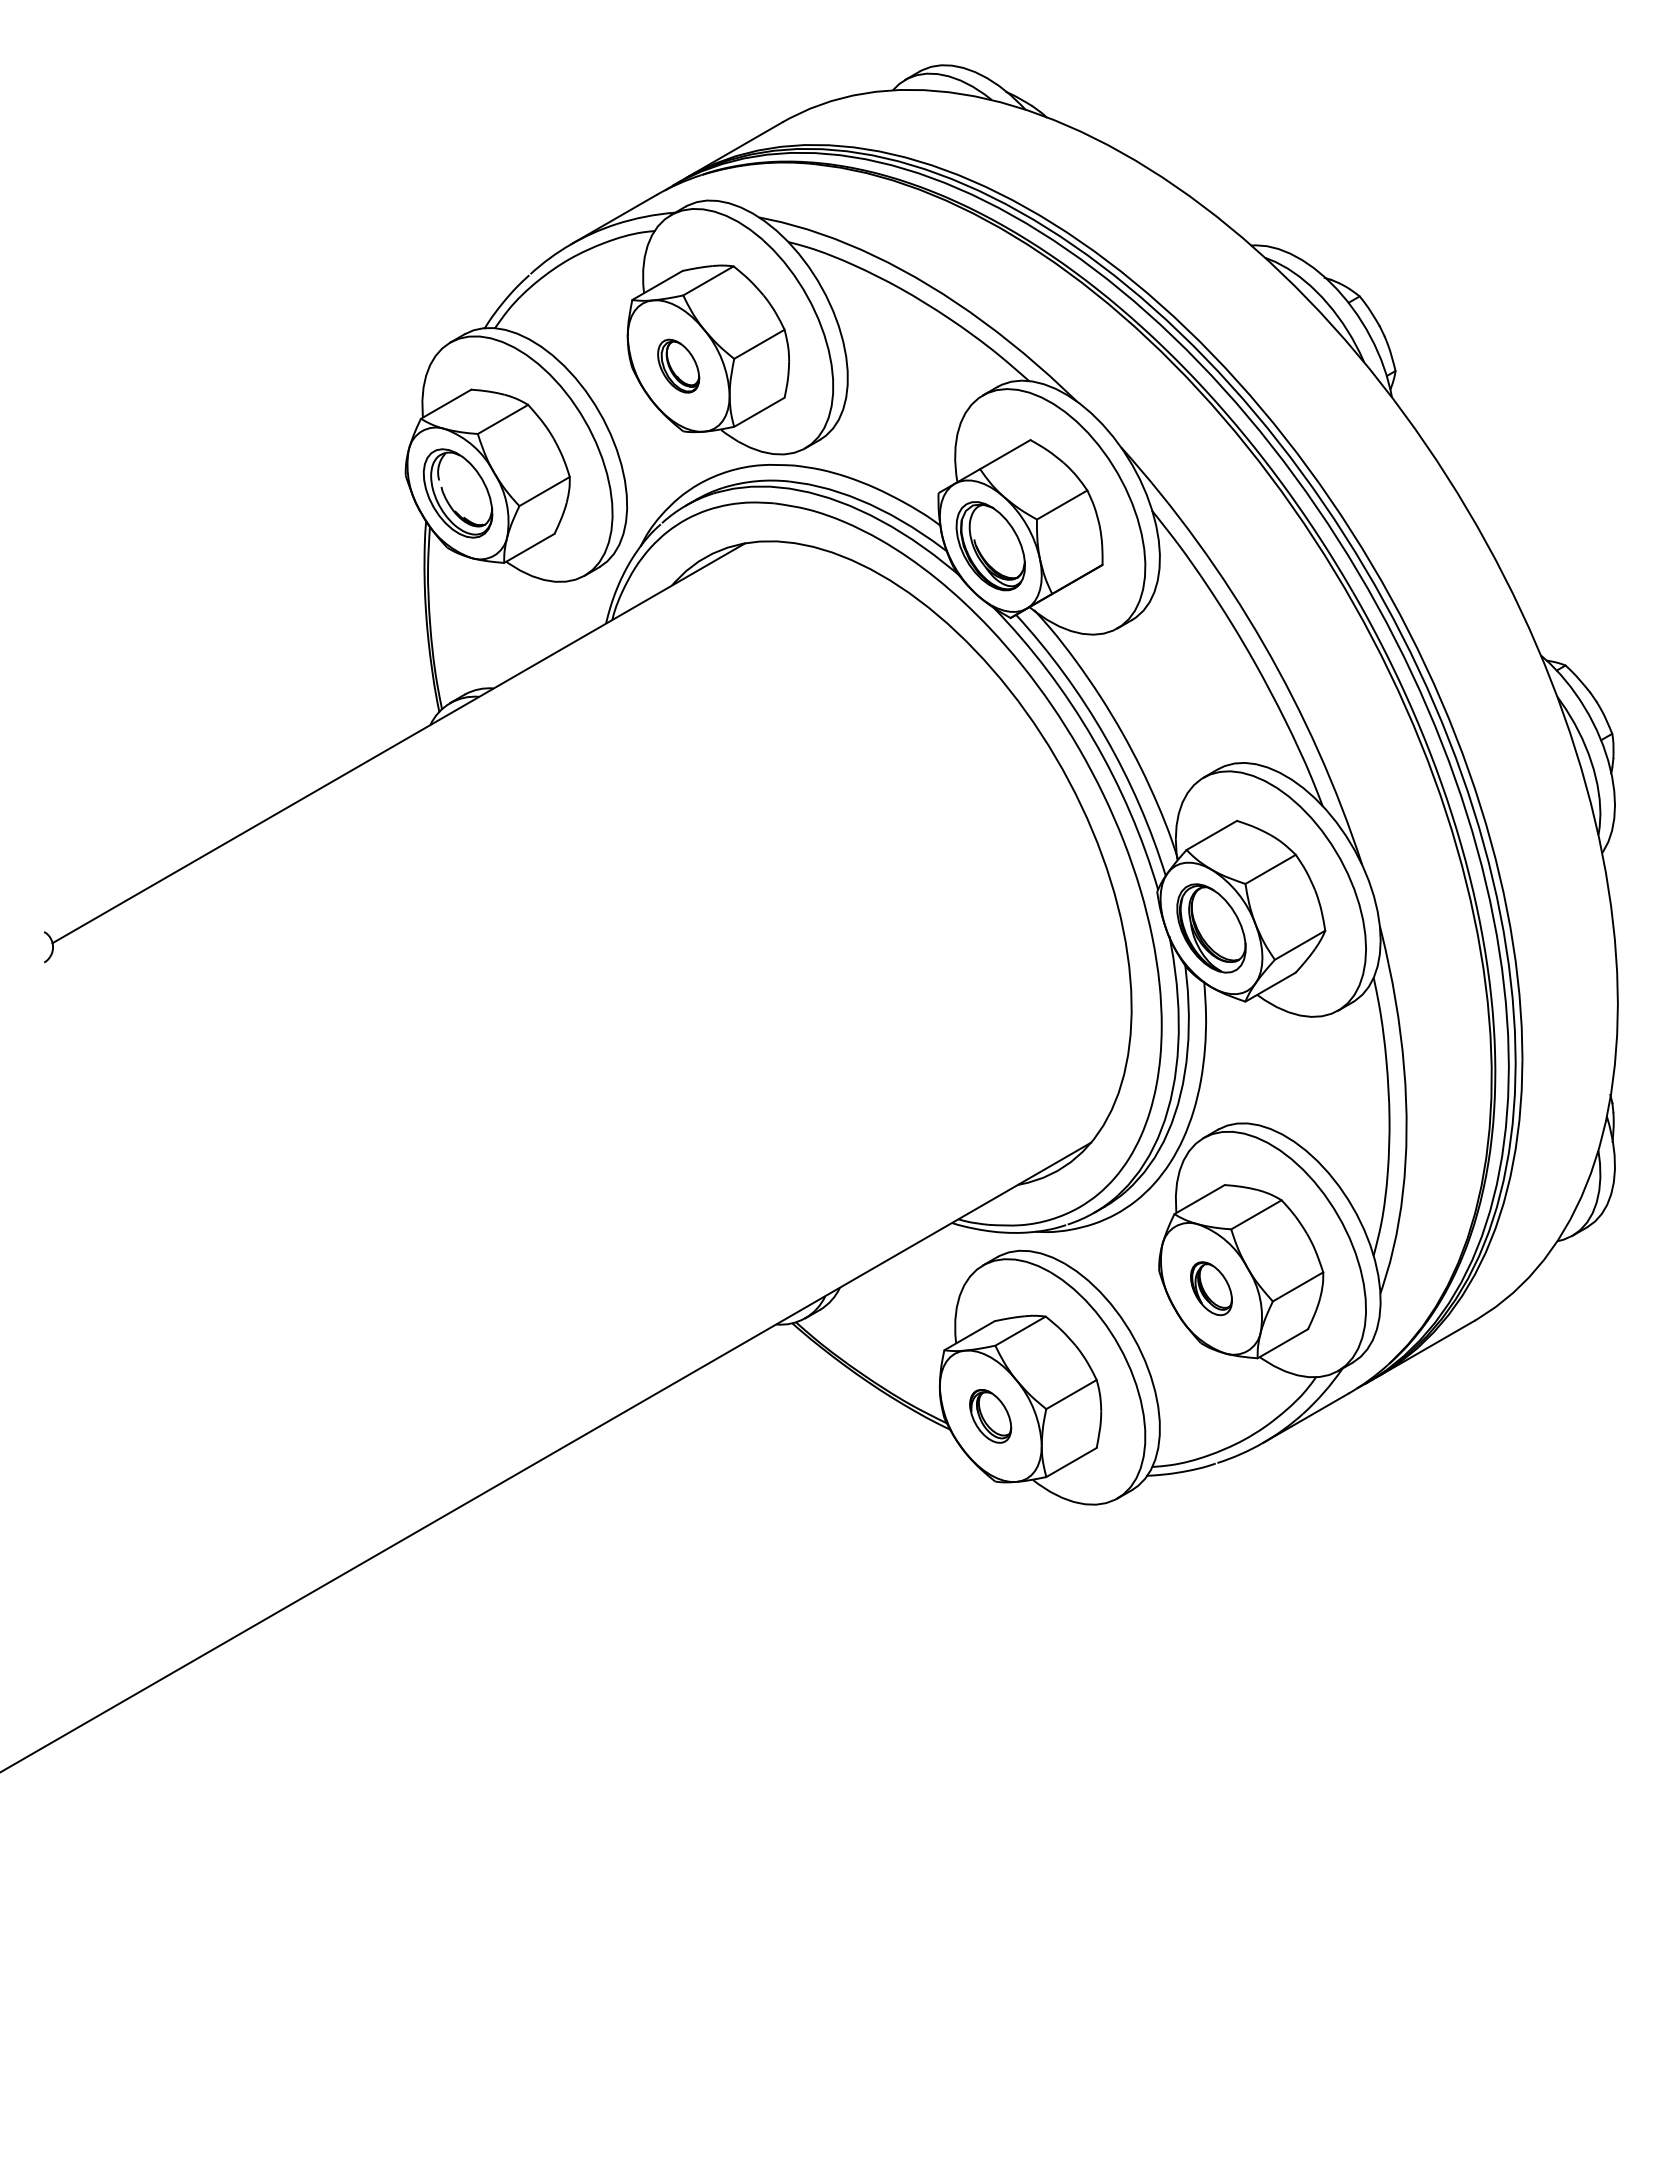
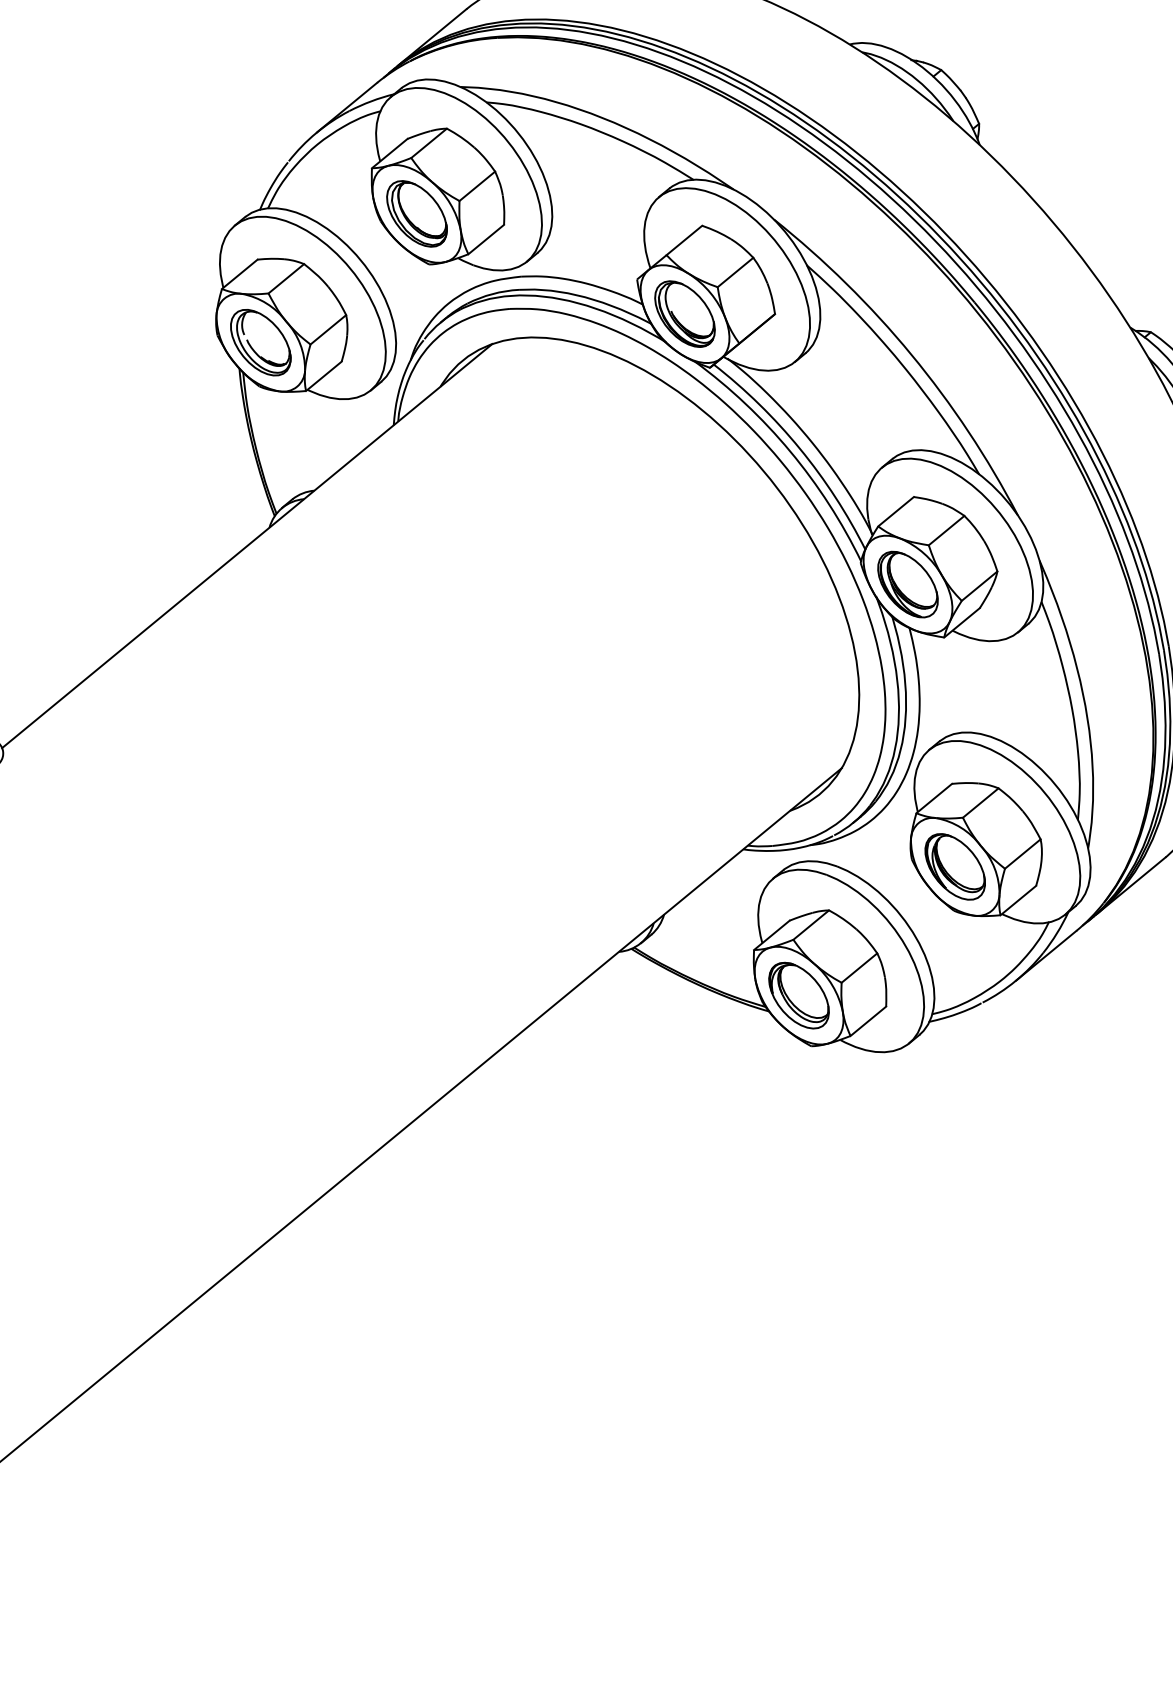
part: (678, 366) -> (416, 214), size x1.67
part: (1211, 1288) -> (955, 866), size x1.67
part: (990, 1416) -> (798, 995), size x1.67

